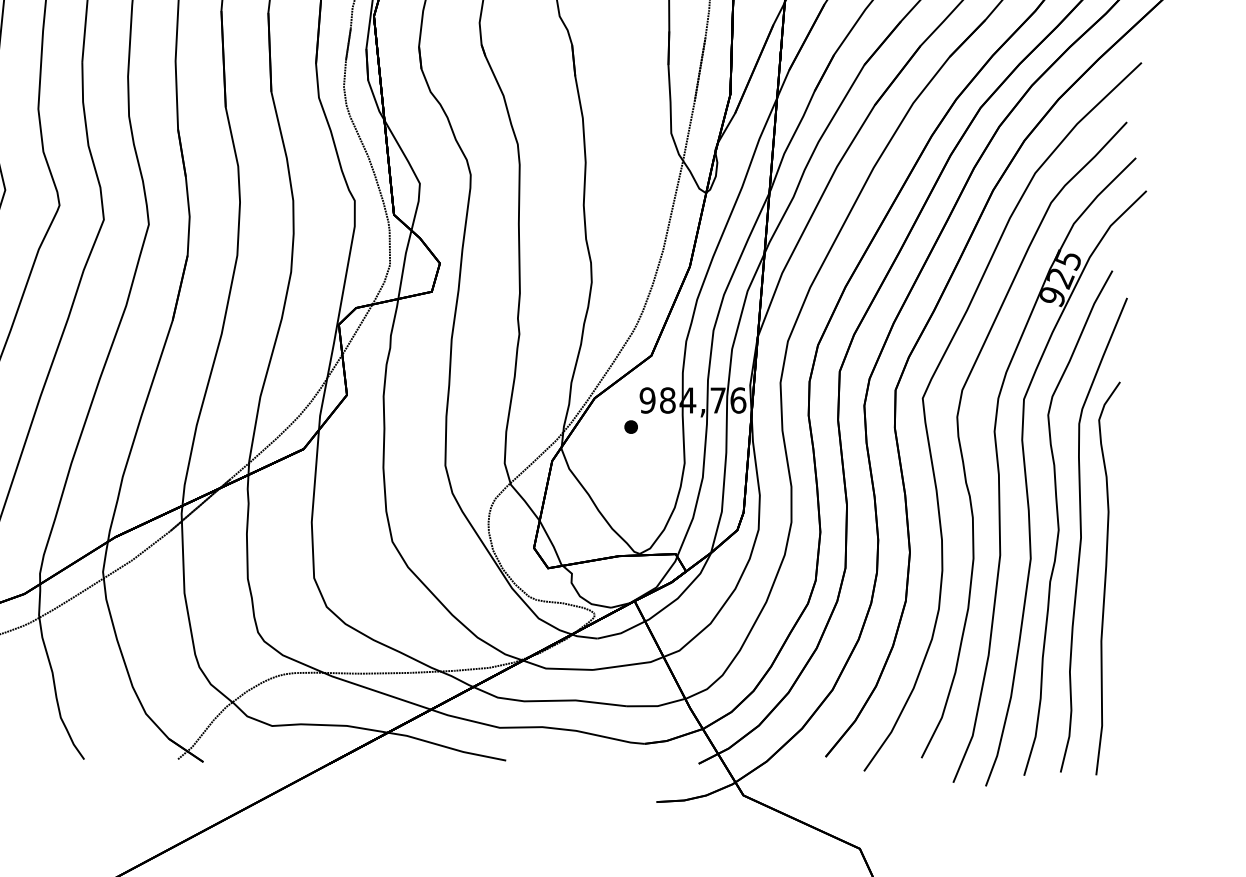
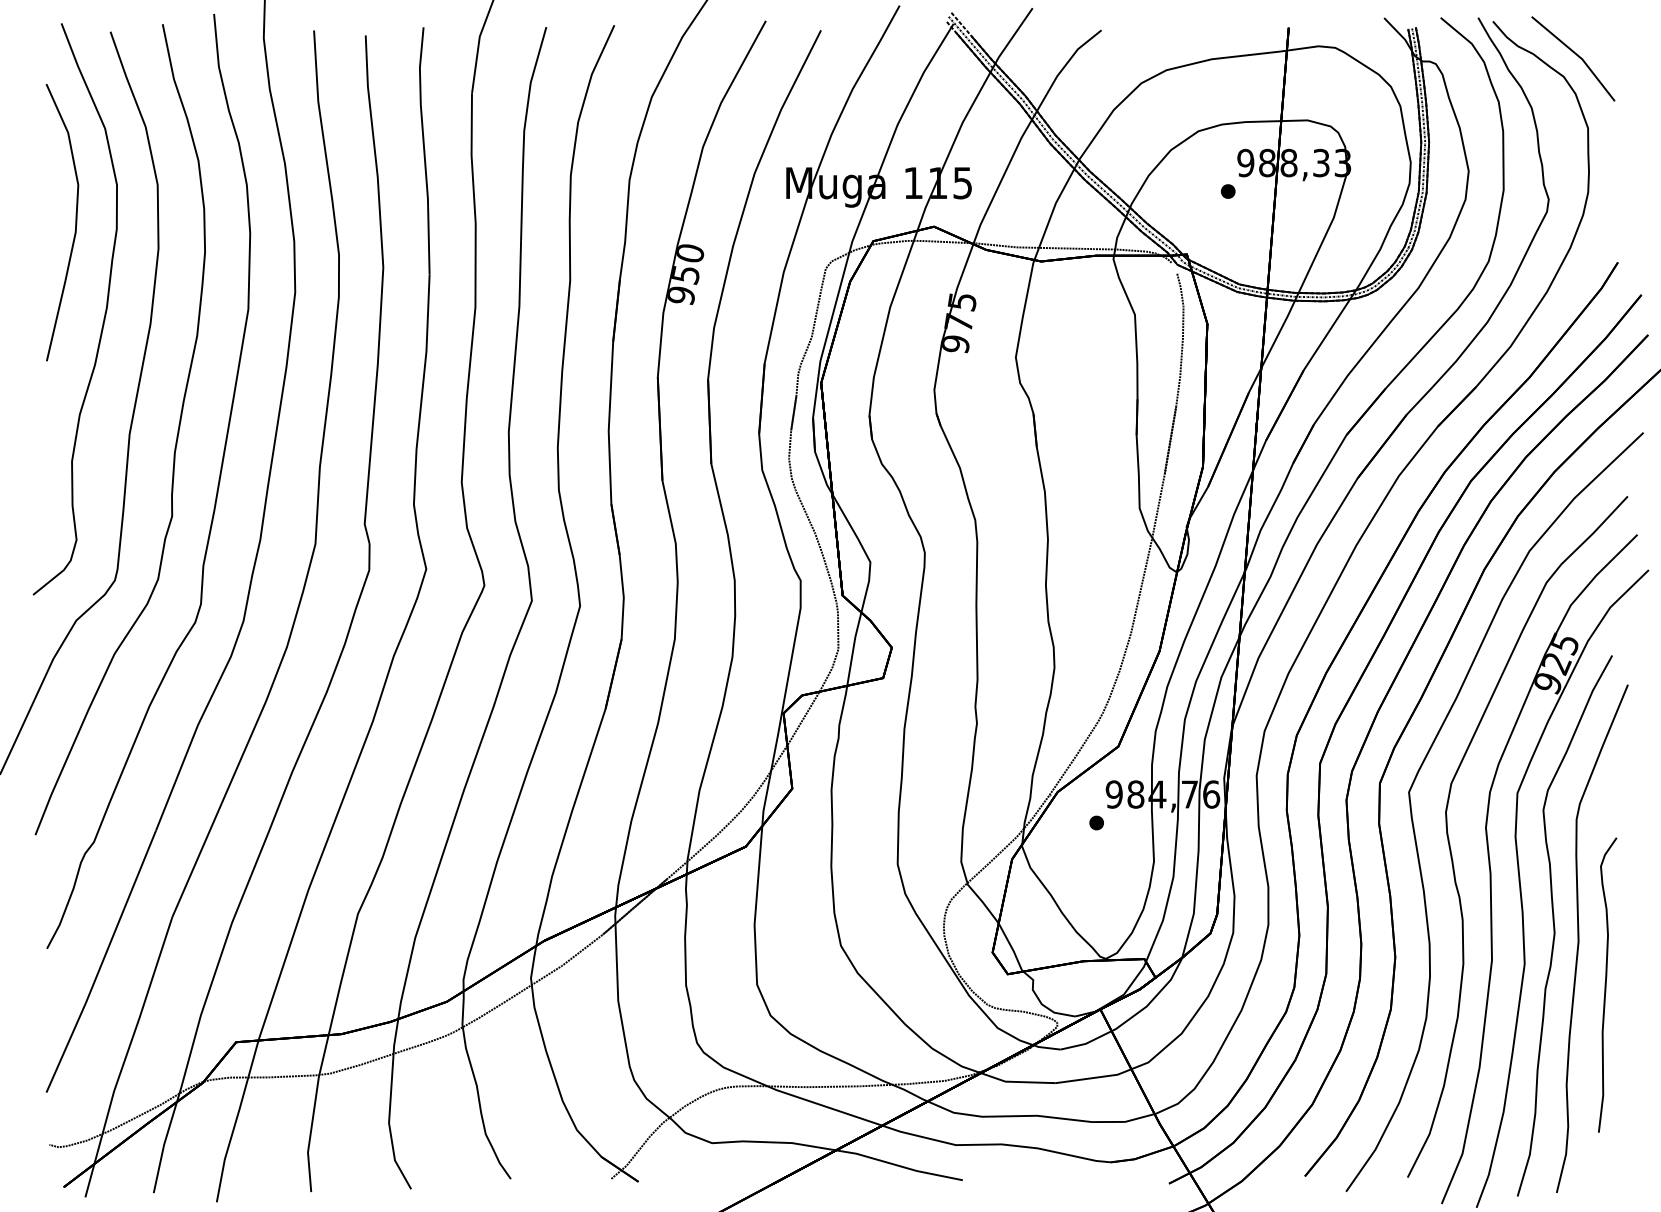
part: (1108, 577) -> (1607, 984), size x0.7

